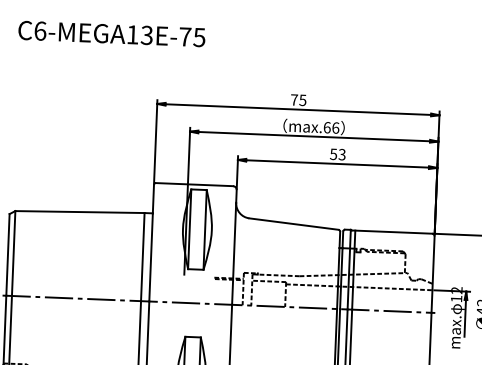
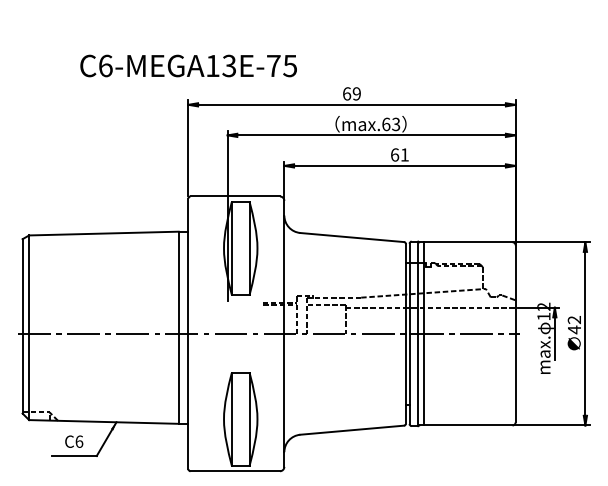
text: (111, 33) -> (188, 65), moved
text: (298, 99) -> (351, 93), 75 -> 69
text: (336, 128) -> (396, 124), max.66 -> max.63
text: (337, 154) -> (399, 154), 53 -> 61

